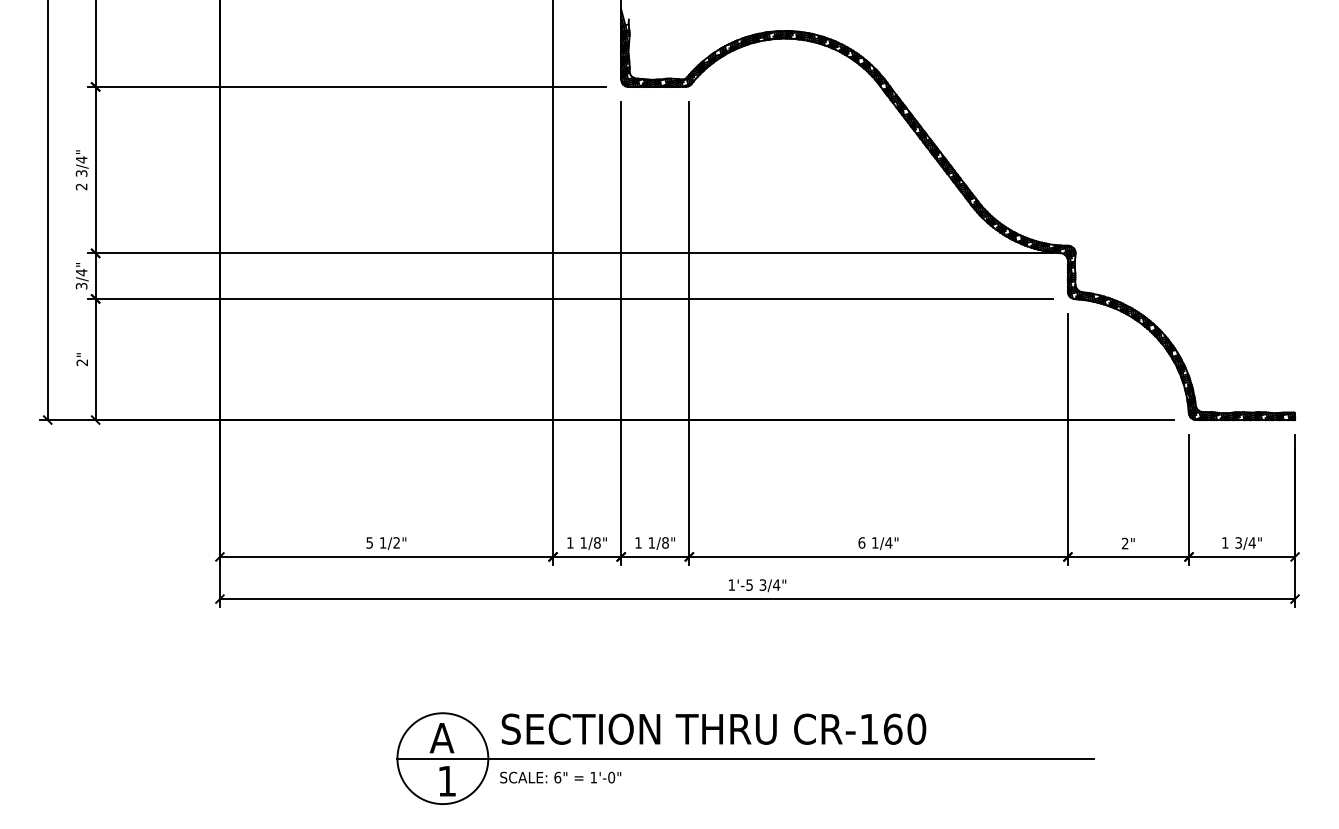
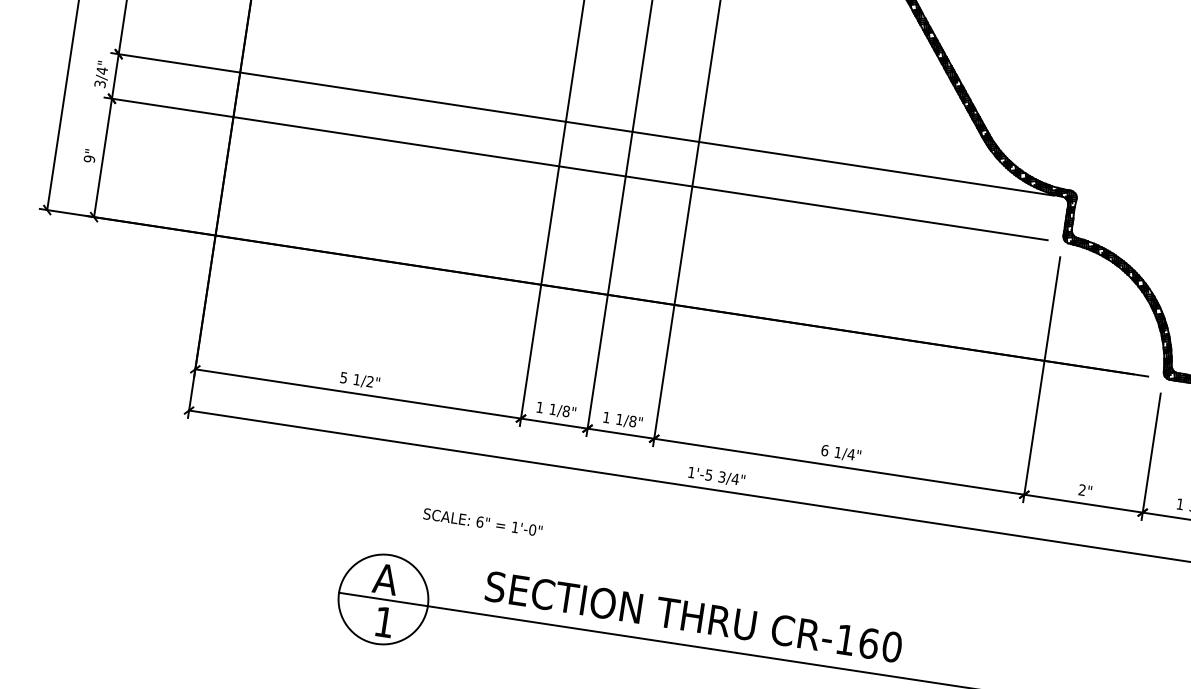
text: (82, 362) -> (89, 158), 2" -> 9"
text: (713, 728) -> (693, 616), moved
text: (560, 777) -> (482, 522), moved

